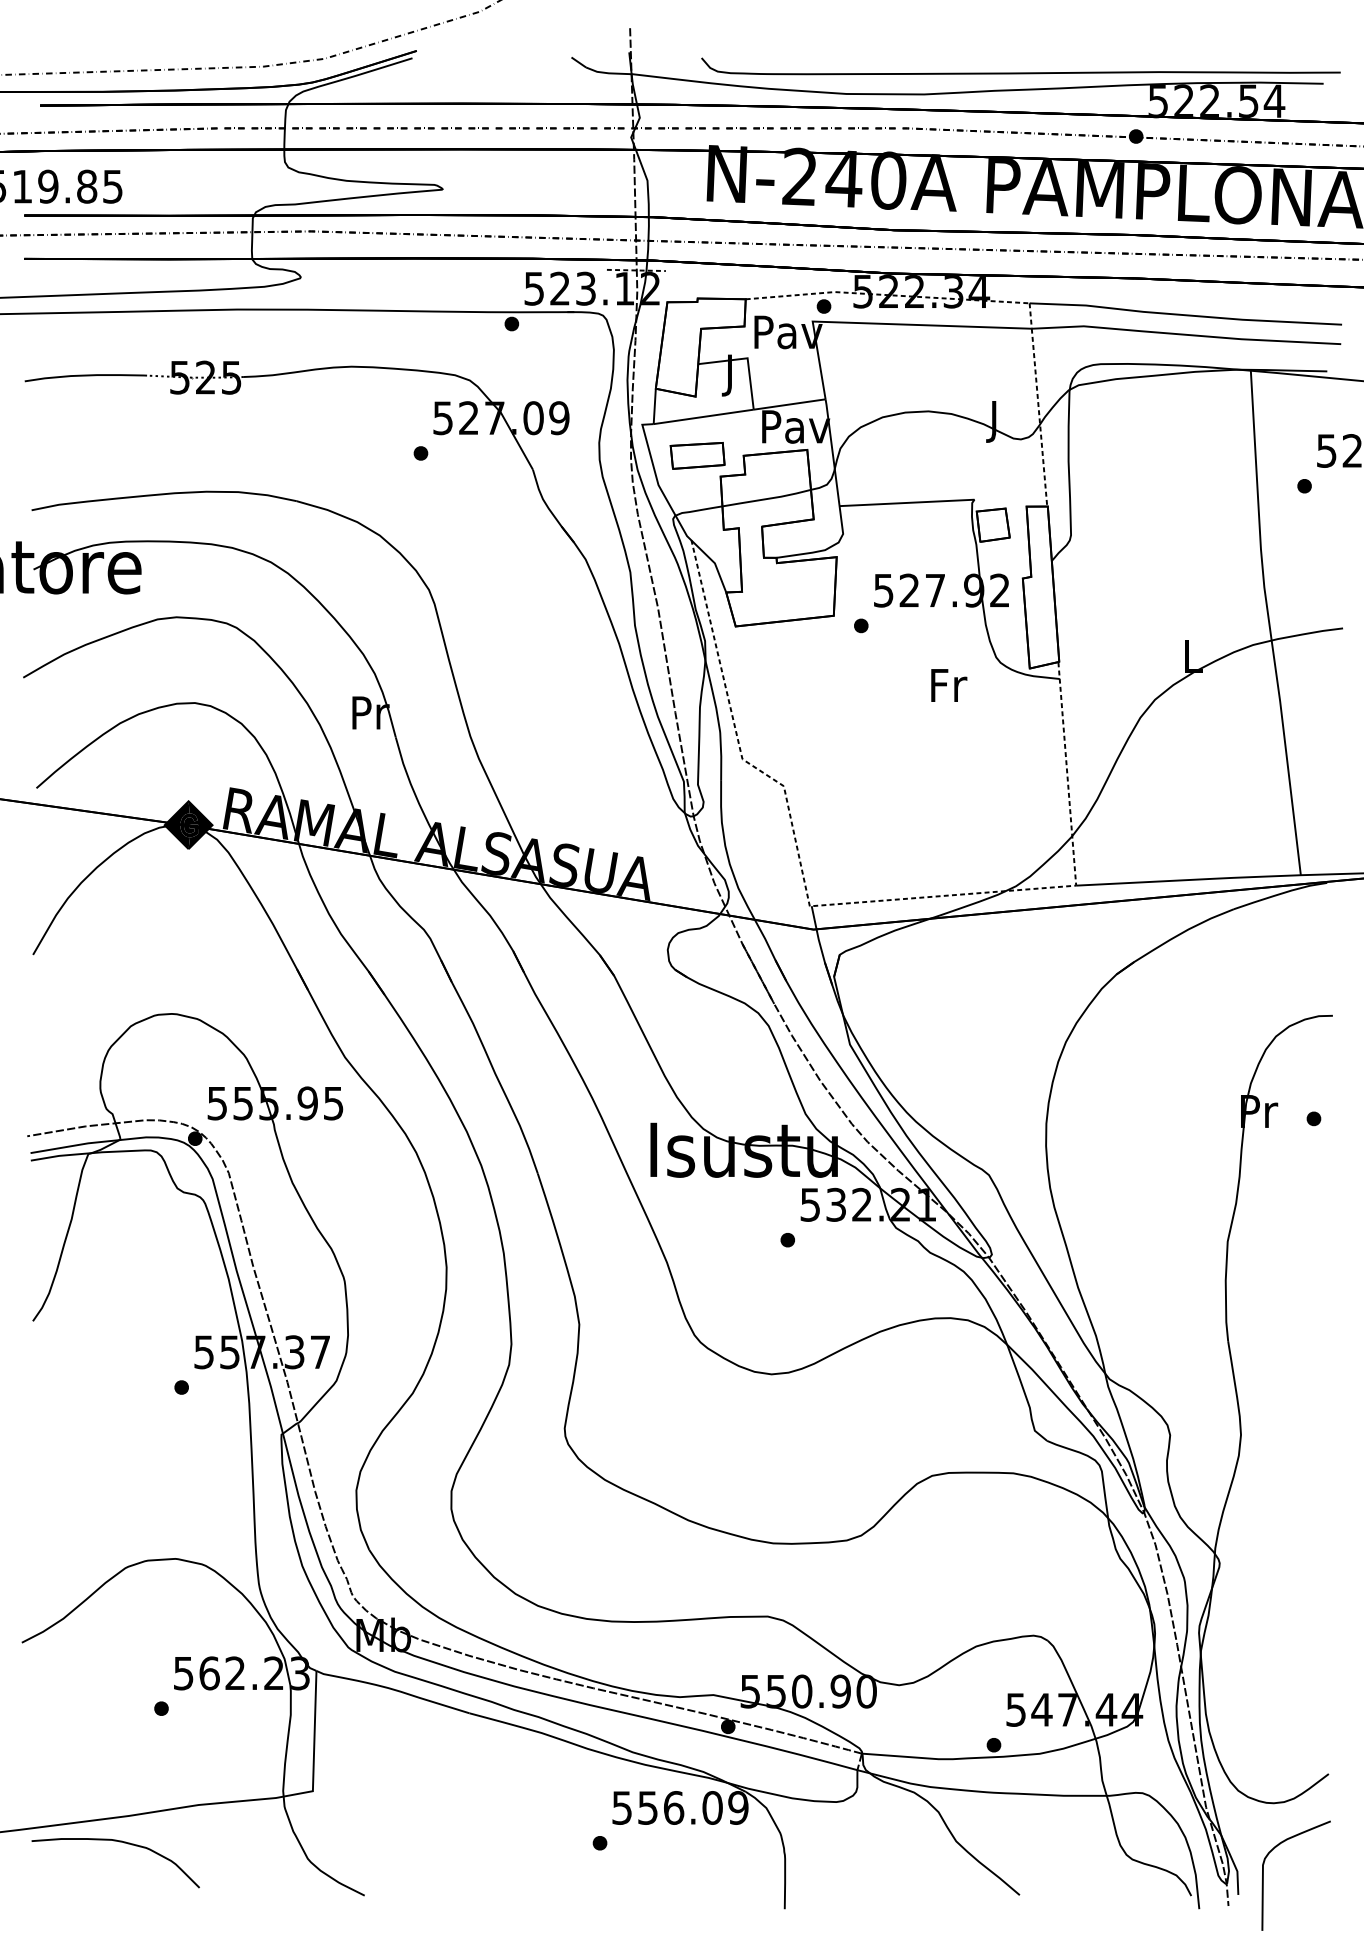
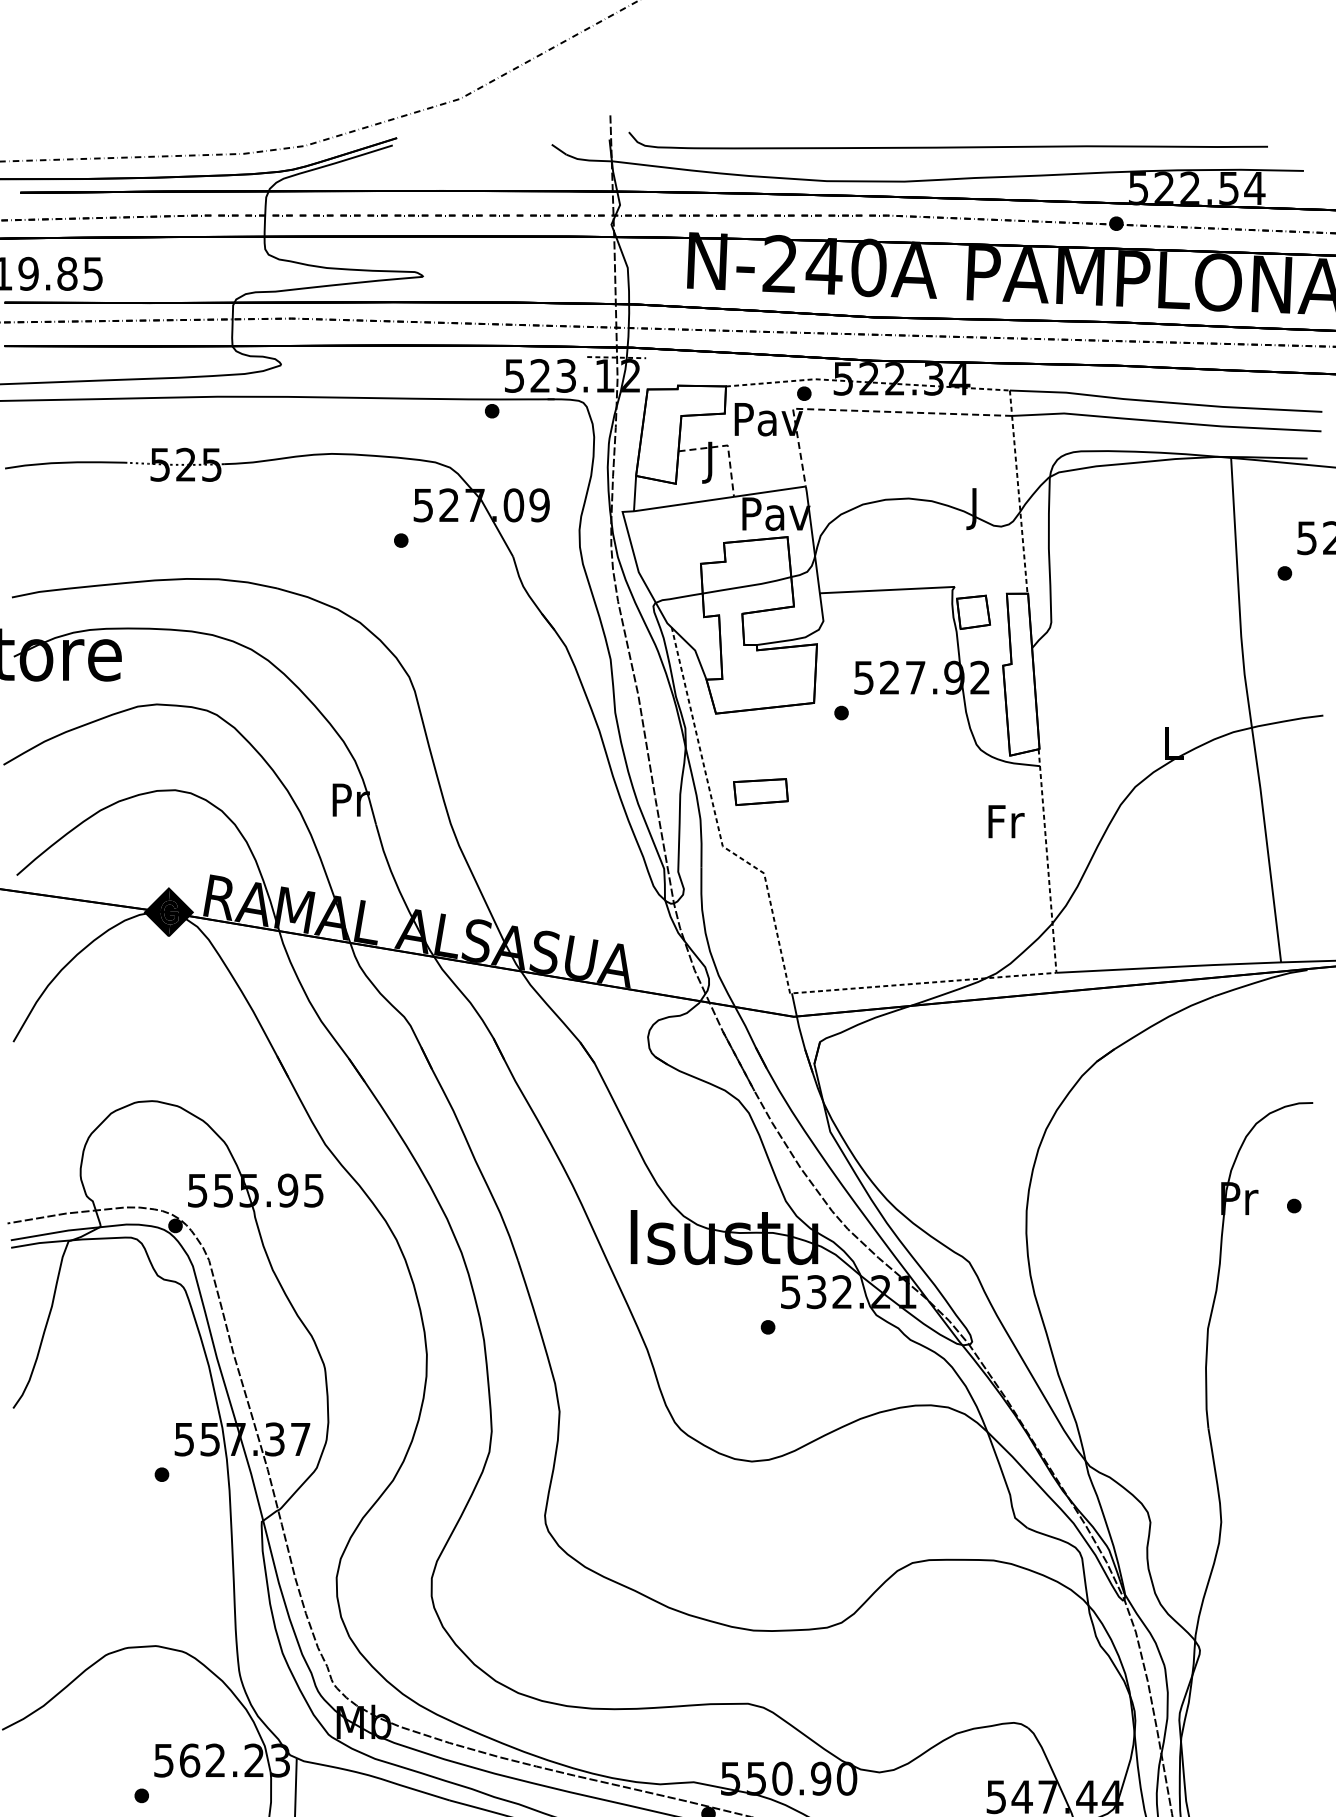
curve: (1020, 72) -> (947, 146), moved
line: (882, 323) -> (862, 410), solid -> dashed
line: (747, 359) -> (727, 446), solid -> dashed
part: (697, 455) -> (760, 791), moved
text: (949, 685) -> (1006, 821), moved

